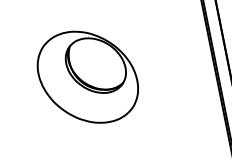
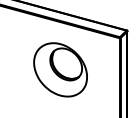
part: (87, 76) -> (60, 69), moved

